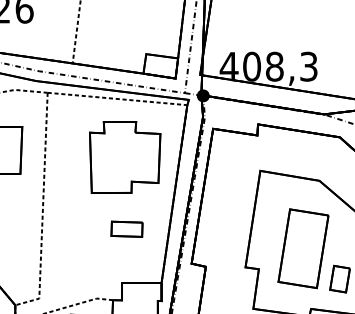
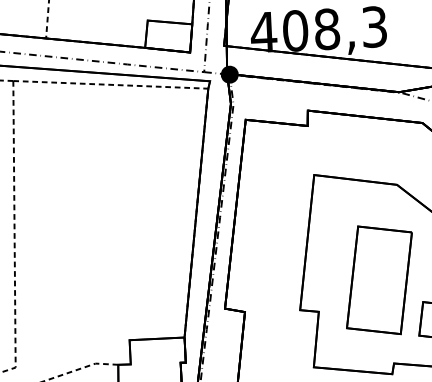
part: (125, 157) -> (125, 165), removed
part: (126, 228) -> (132, 264), removed

